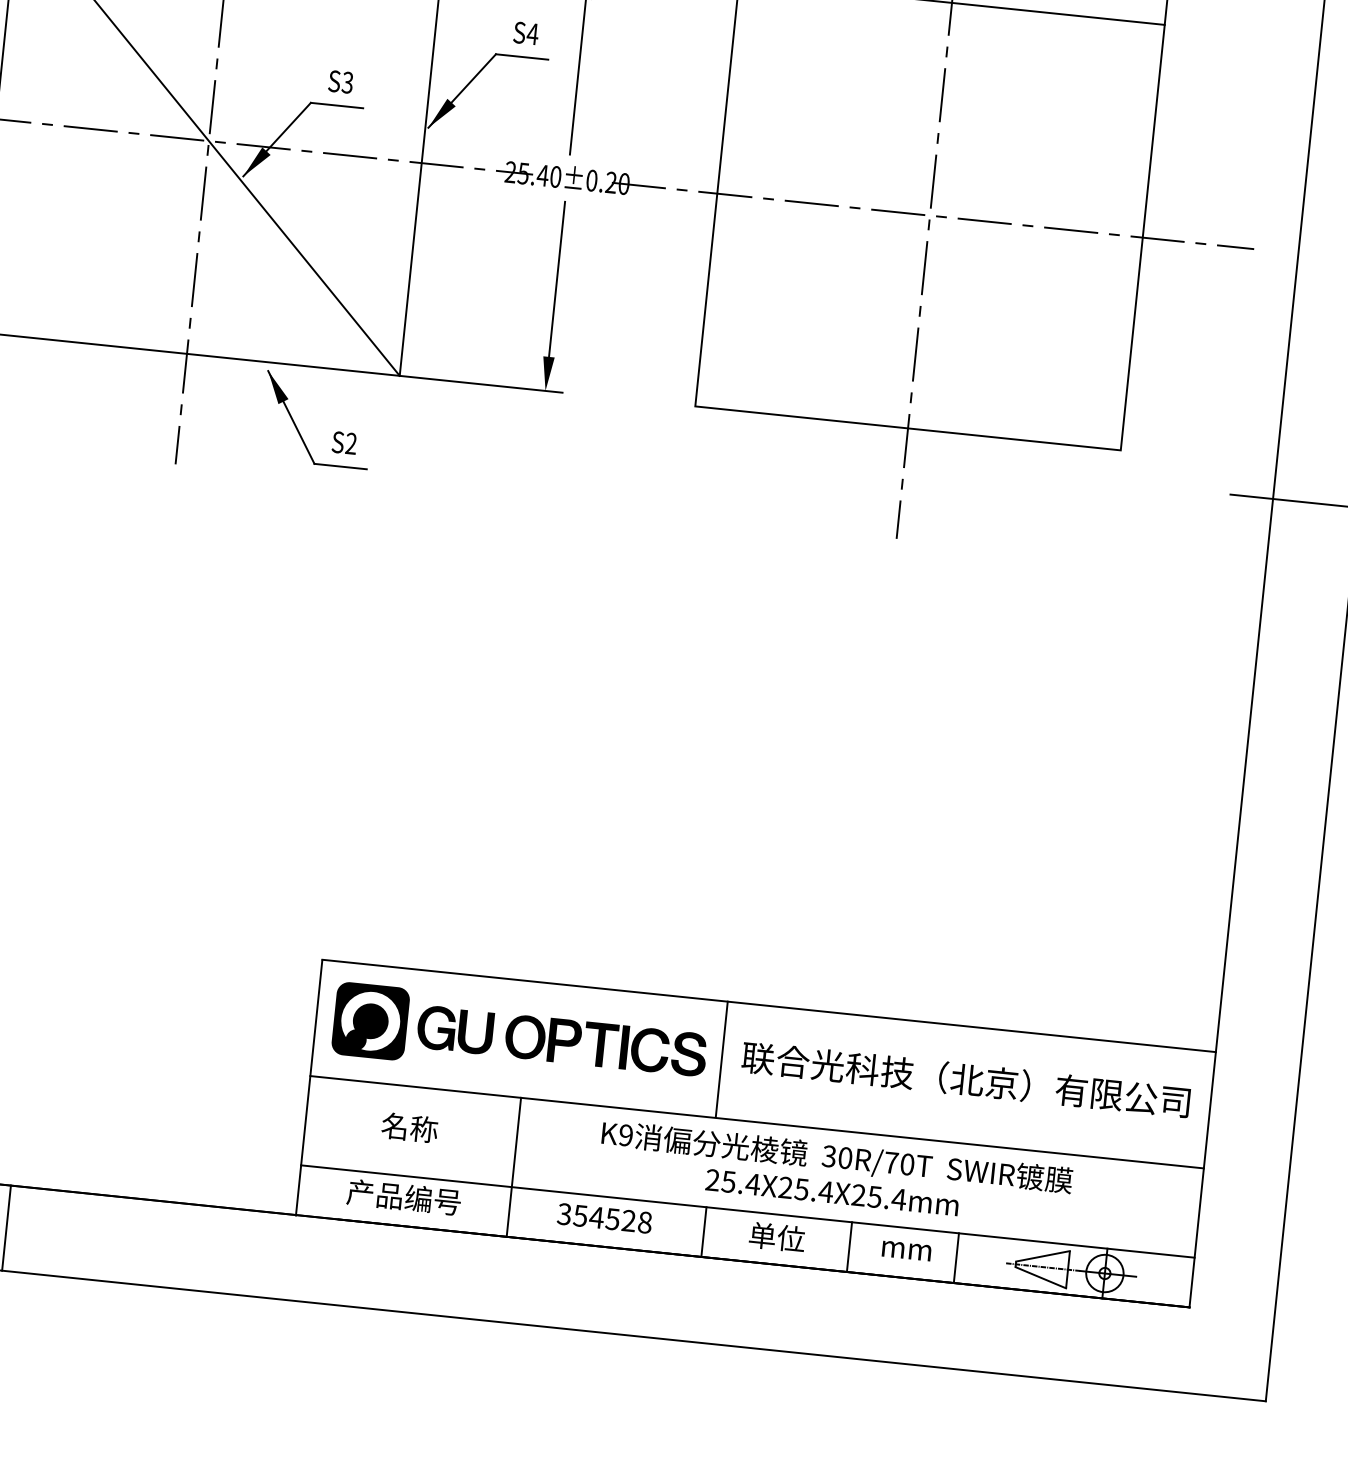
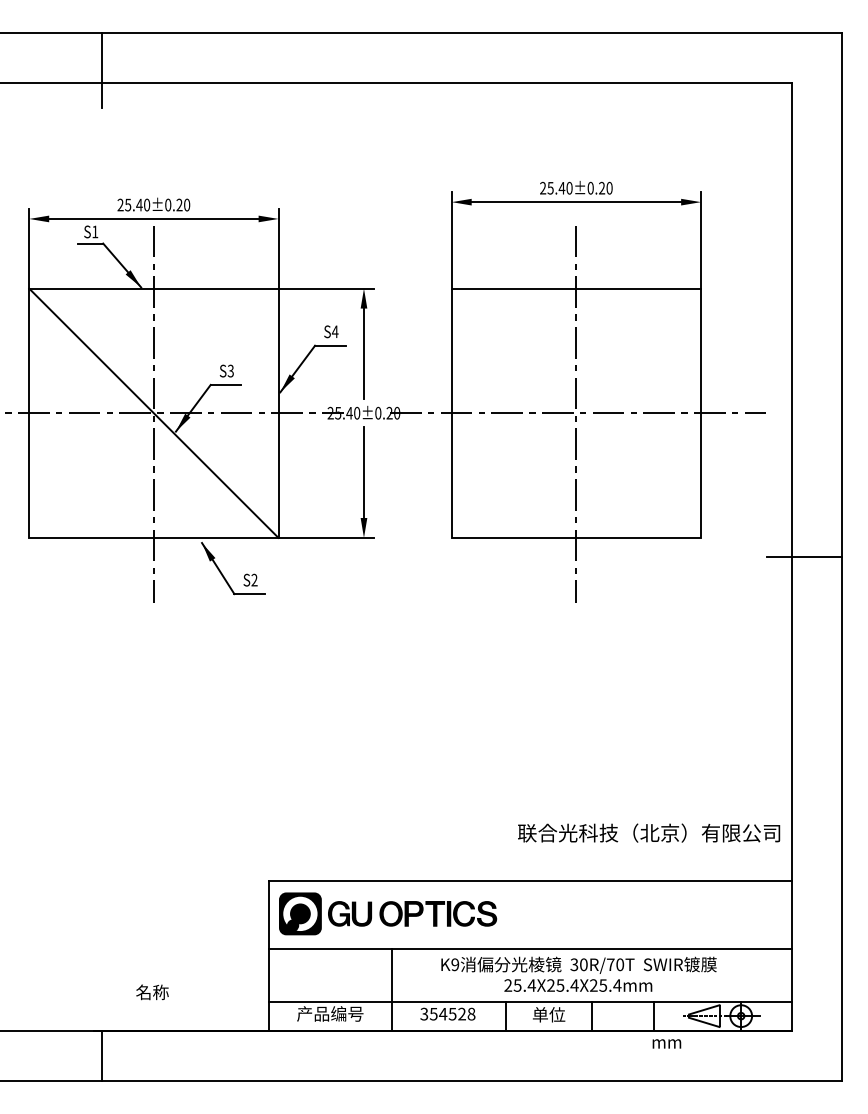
line: (722, 1058) -> (506, 914), removed
text: (966, 1078) -> (649, 832), moved
text: (409, 1128) -> (152, 992), moved
text: (906, 1250) -> (666, 1043), moved

